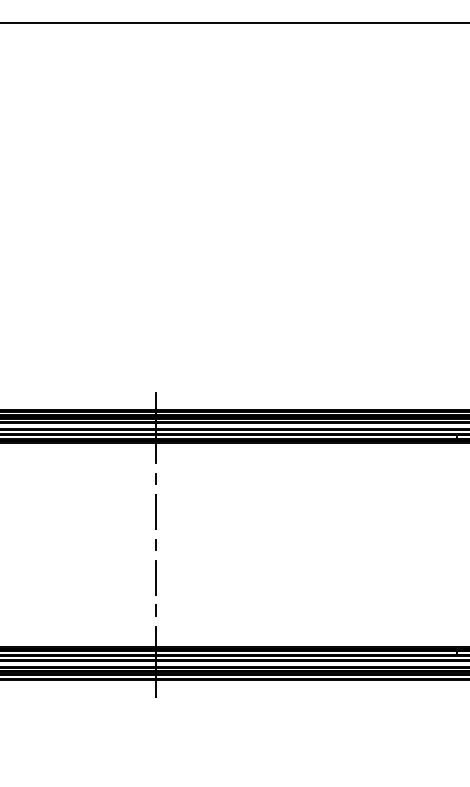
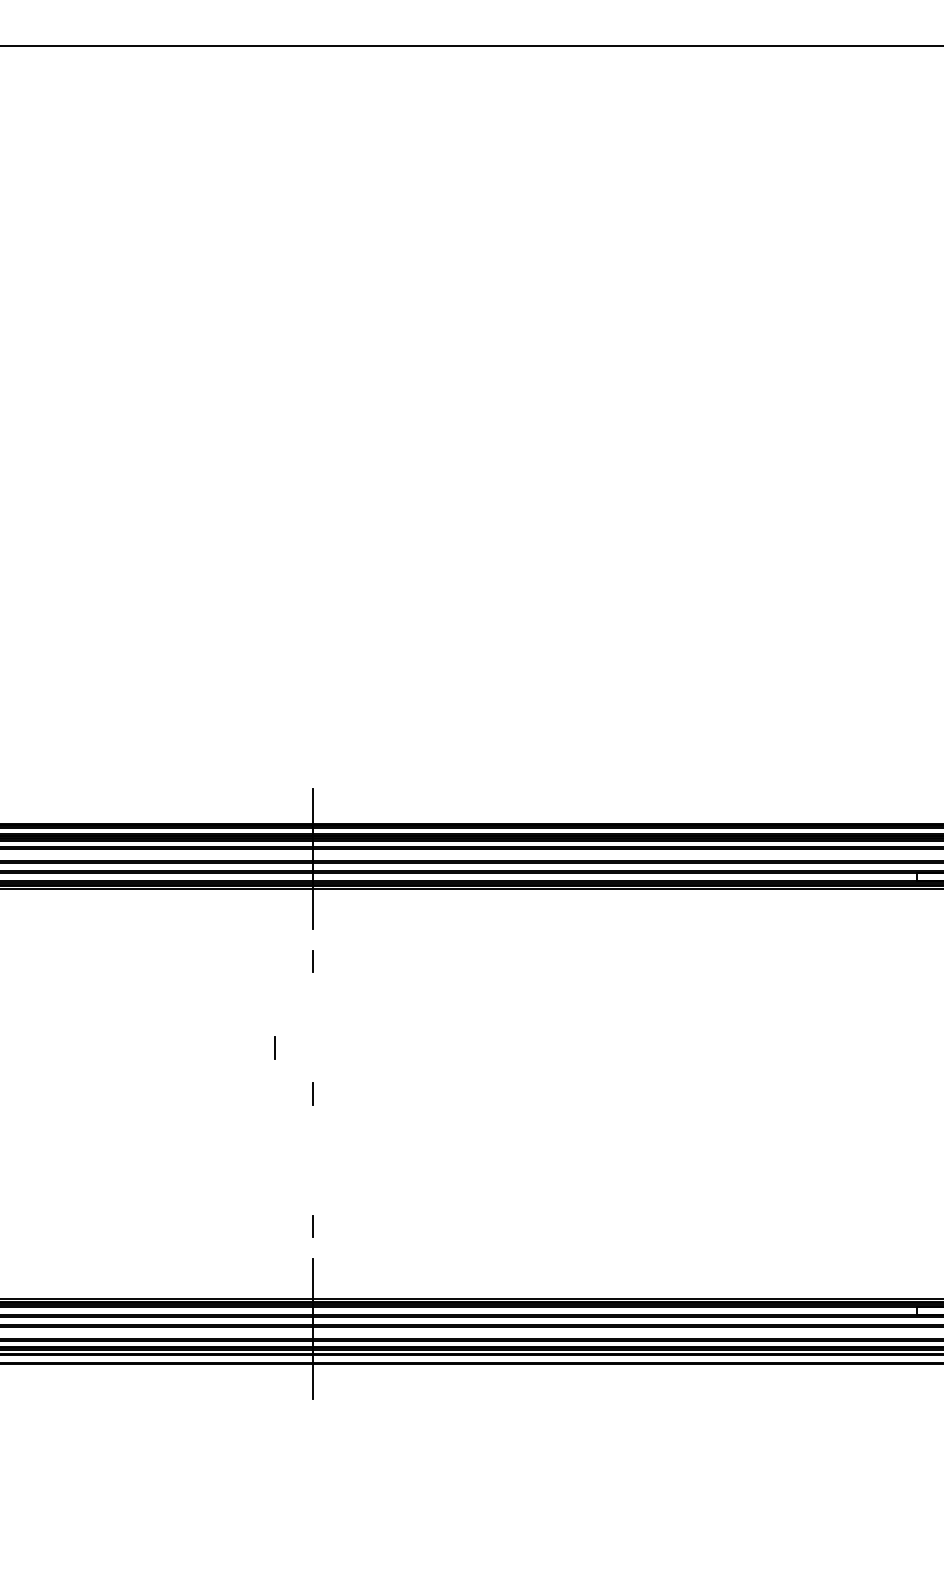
line: (155, 511) -> (312, 1026), removed
line: (136, 521) -> (274, 1046), added
line: (155, 577) -> (312, 1159), removed

